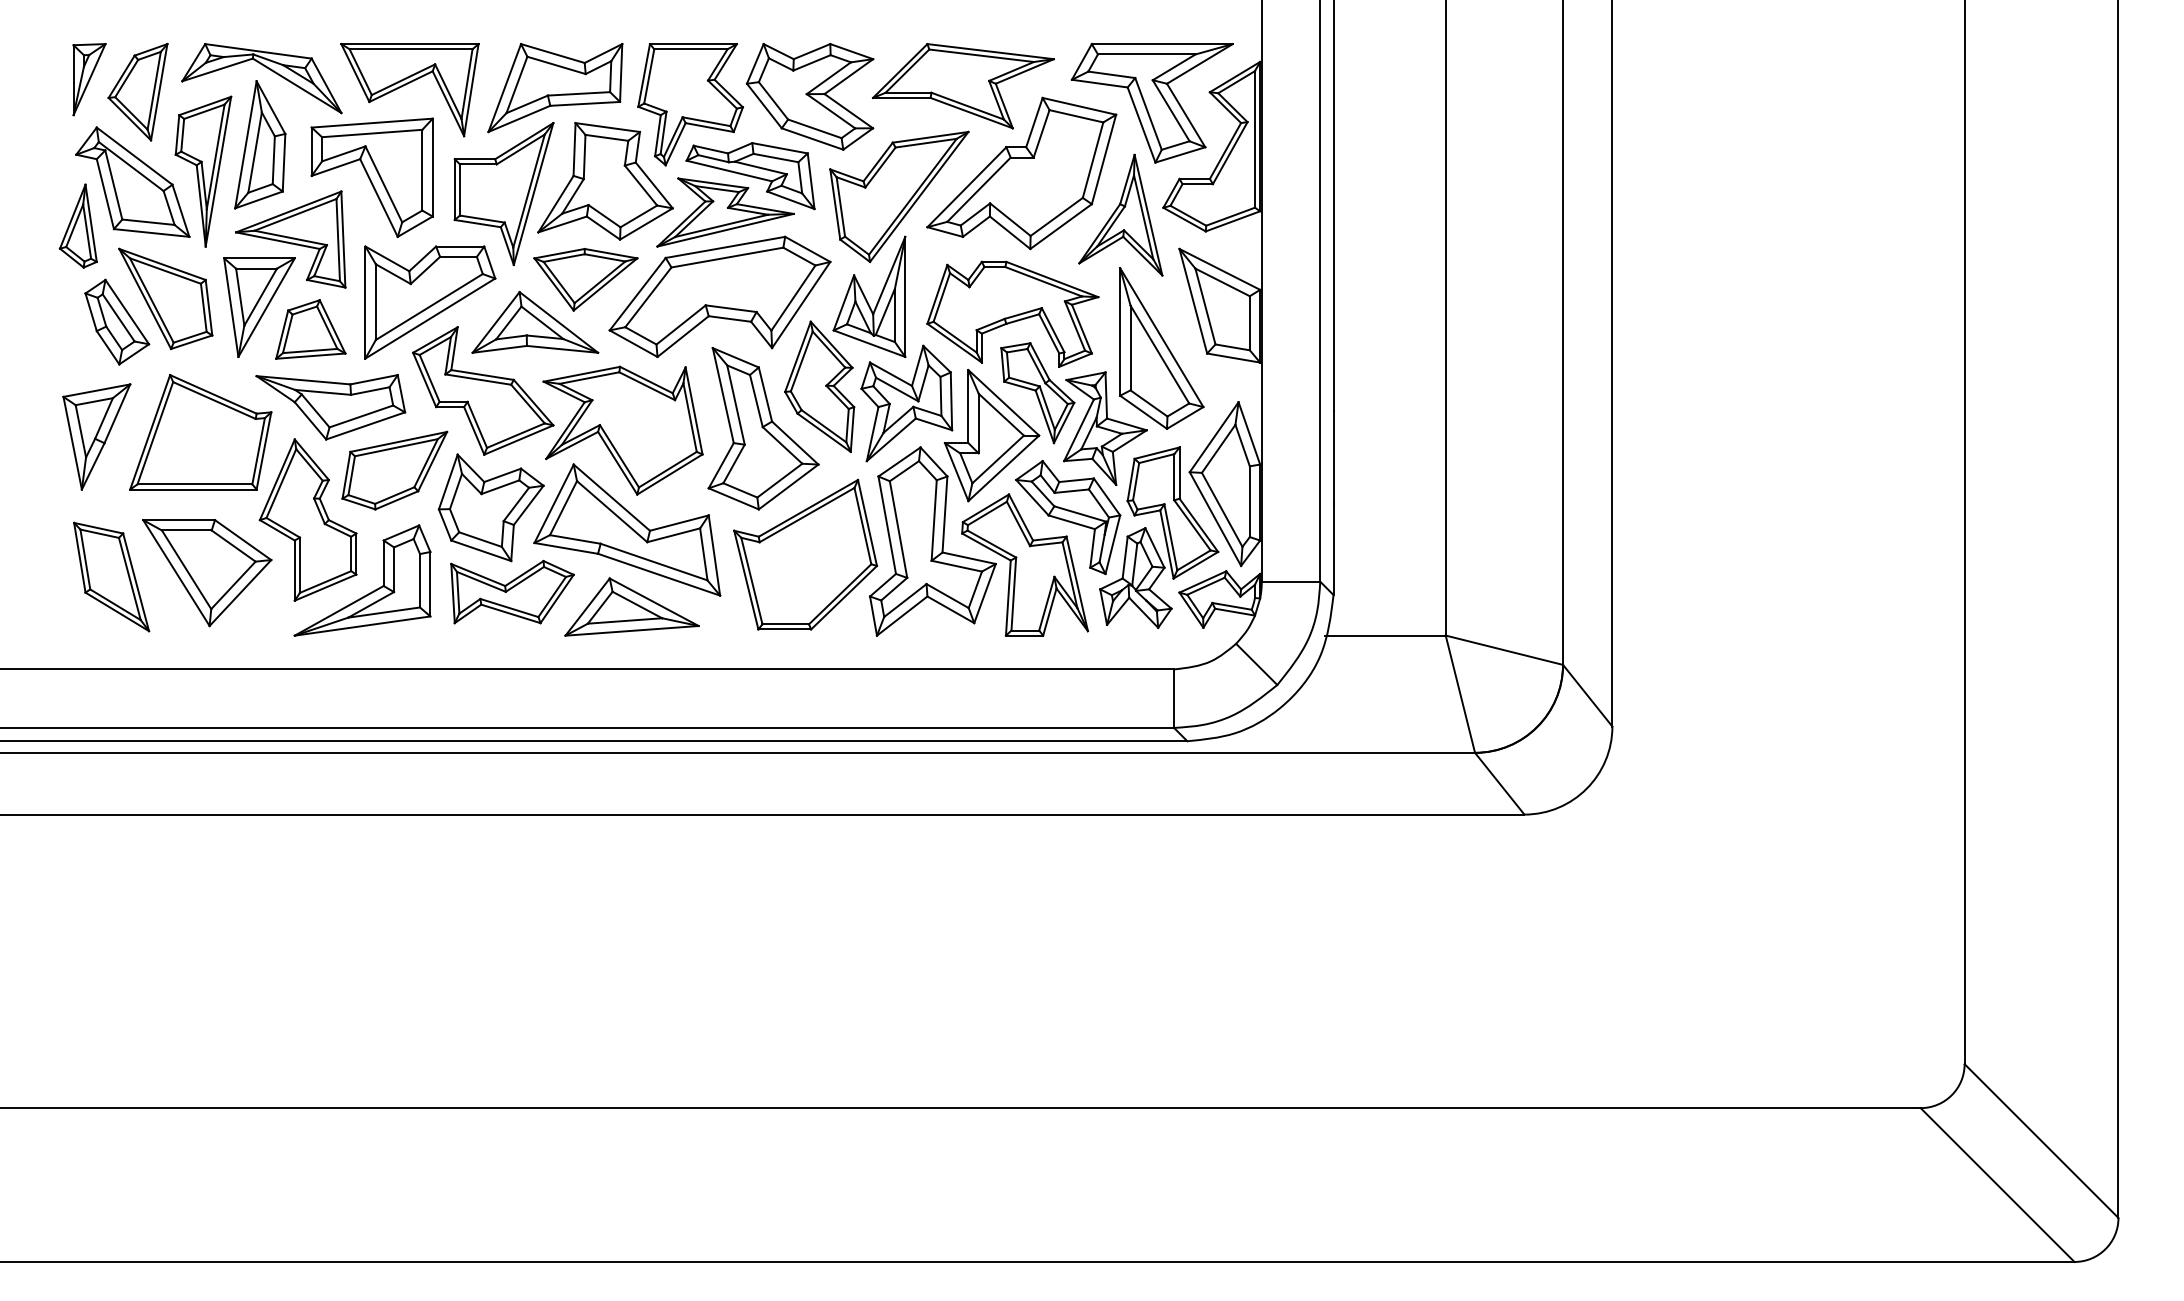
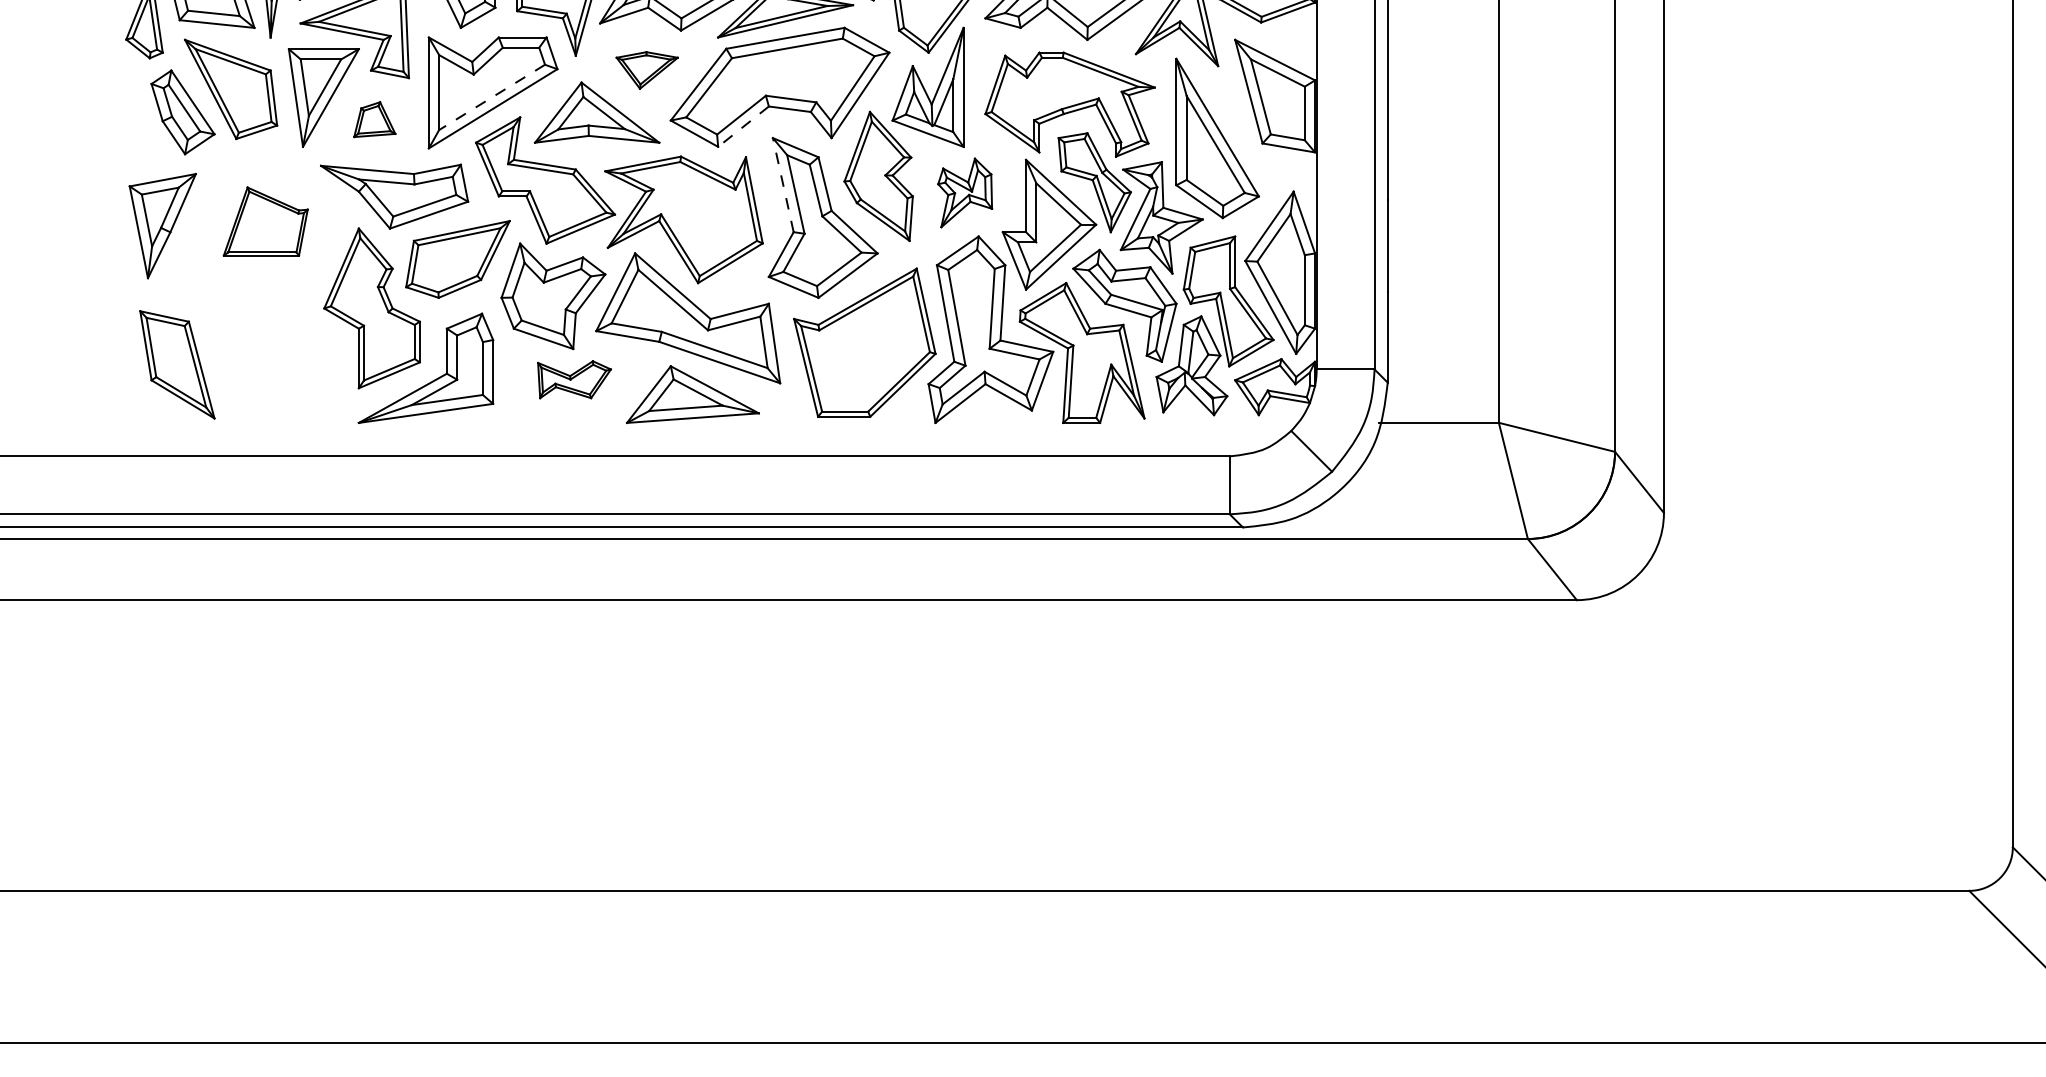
part: (585, 279) -> (646, 70), size x0.6
line: (429, 307) -> (492, 97), solid -> dashed
part: (310, 329) -> (374, 119), size x0.6
line: (683, 336) -> (743, 126), solid -> dashed
line: (723, 395) -> (783, 185), solid -> dashed
part: (906, 403) -> (964, 192), size x0.6
part: (200, 432) -> (265, 221), size x0.6
part: (207, 573) -> (272, 361), removed
part: (512, 591) -> (574, 379), size x0.6

